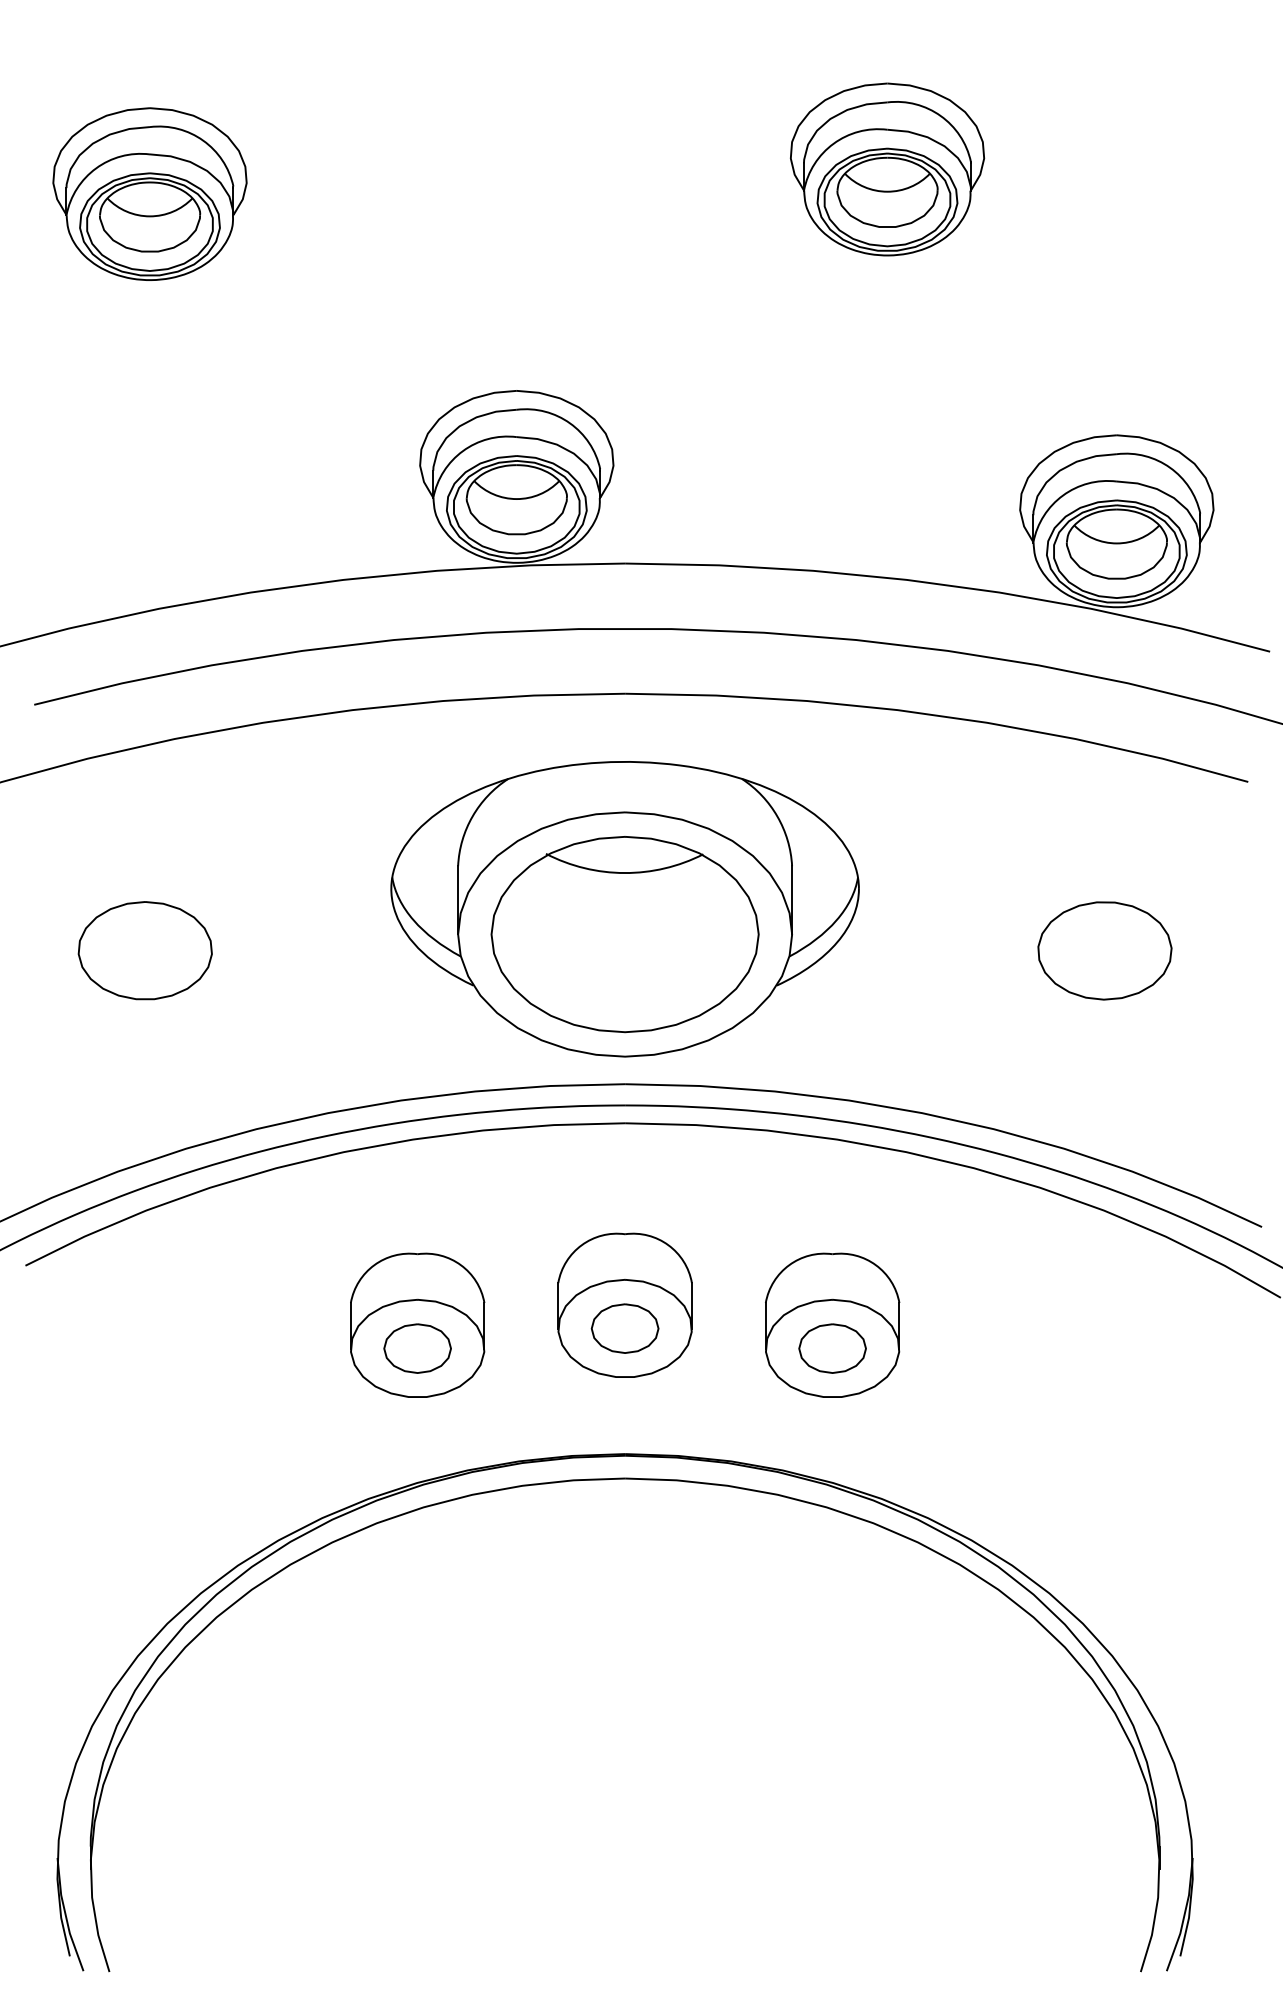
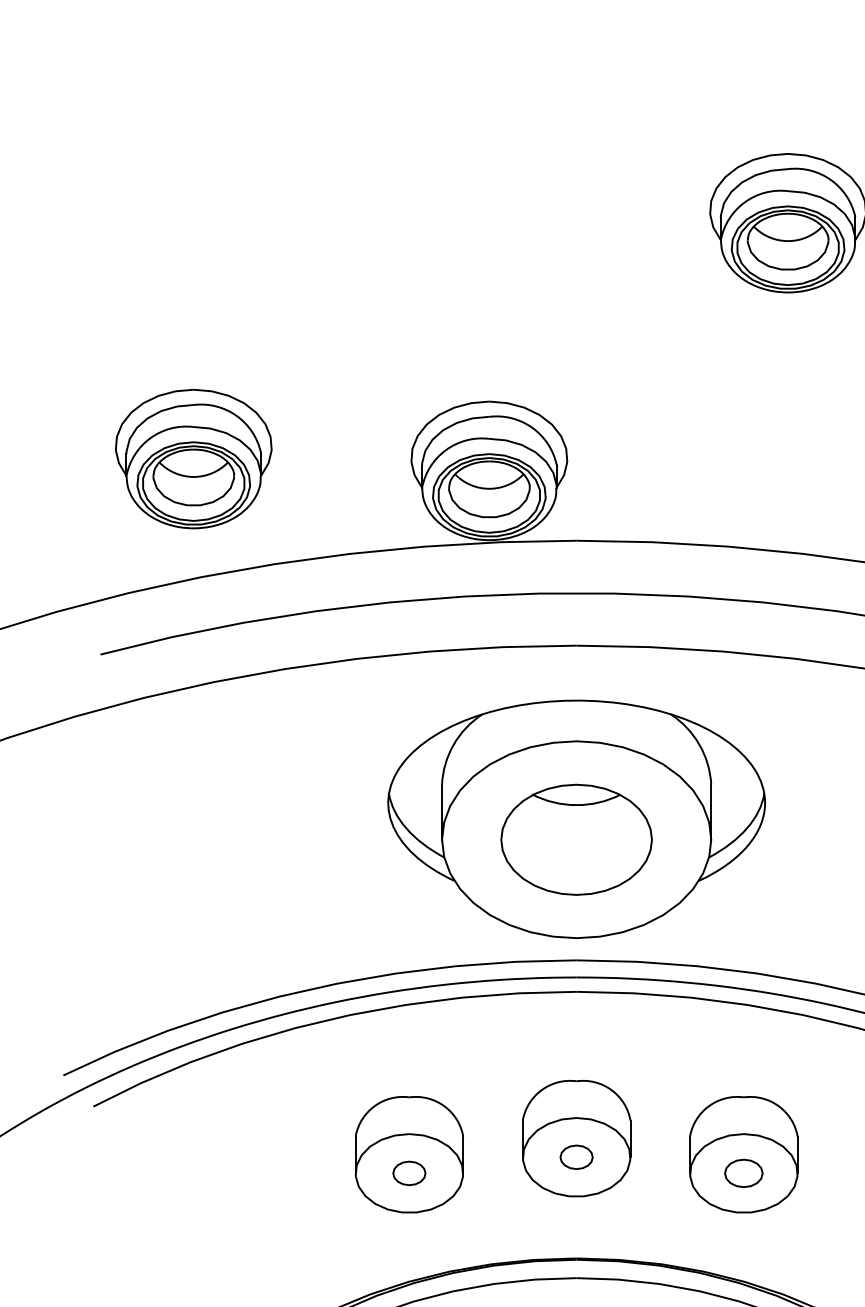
part: (149, 193) -> (193, 458), moved
part: (624, 934) -> (576, 839), size x0.7
part: (144, 950) -> (189, 852), removed
part: (624, 1328) -> (576, 1157), size x0.6
part: (417, 1348) -> (409, 1173), size x0.6
part: (832, 1348) -> (743, 1173), size x0.7

